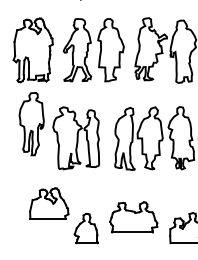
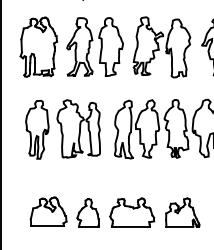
part: (31, 123) -> (37, 129), moved
part: (49, 203) -> (48, 211), moved
part: (134, 217) -> (132, 212), moved

